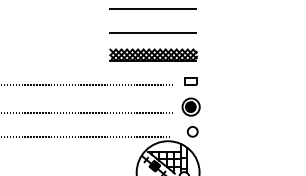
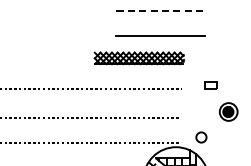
line: (153, 8) -> (160, 10), solid -> dashed
part: (153, 54) -> (139, 57), moved
part: (190, 81) -> (210, 85), moved
part: (190, 106) -> (228, 111), moved

